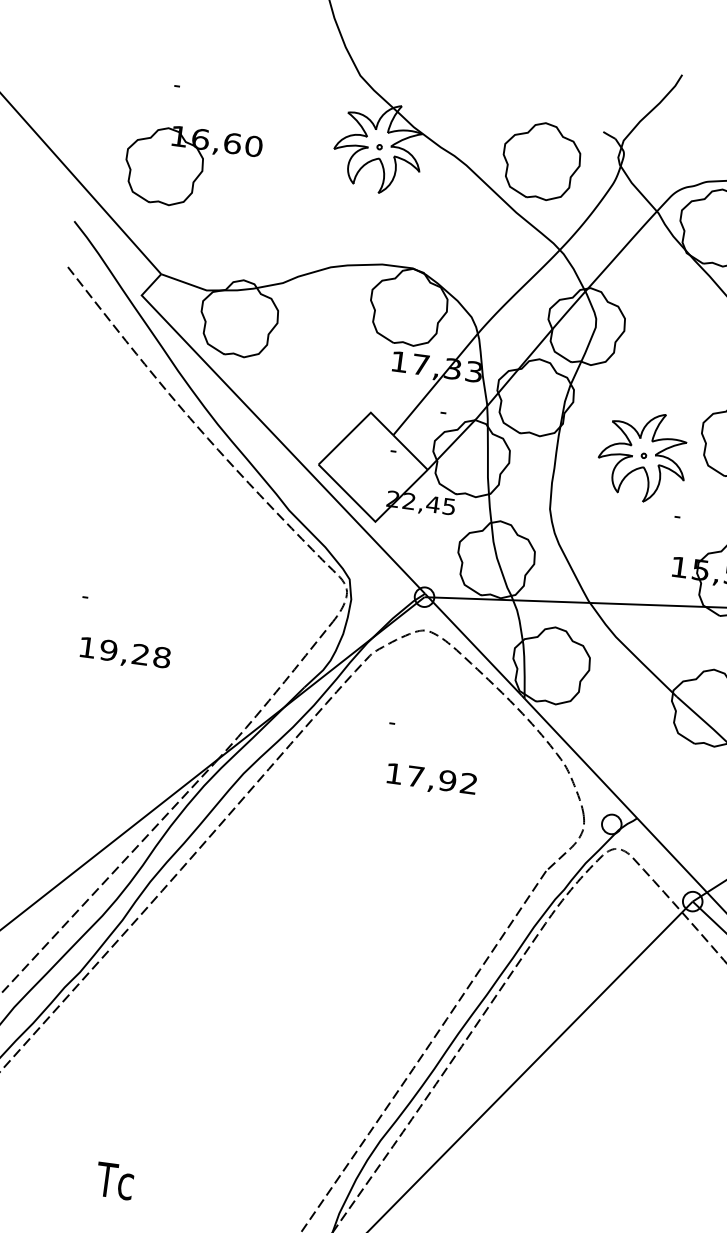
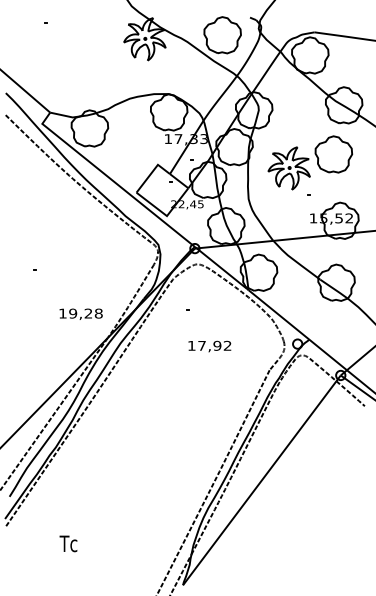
part: (190, 167) -> (57, 60), removed
text: (124, 652) -> (80, 313), moved
text: (431, 779) -> (209, 346), moved
text: (115, 1180) -> (68, 543), moved

